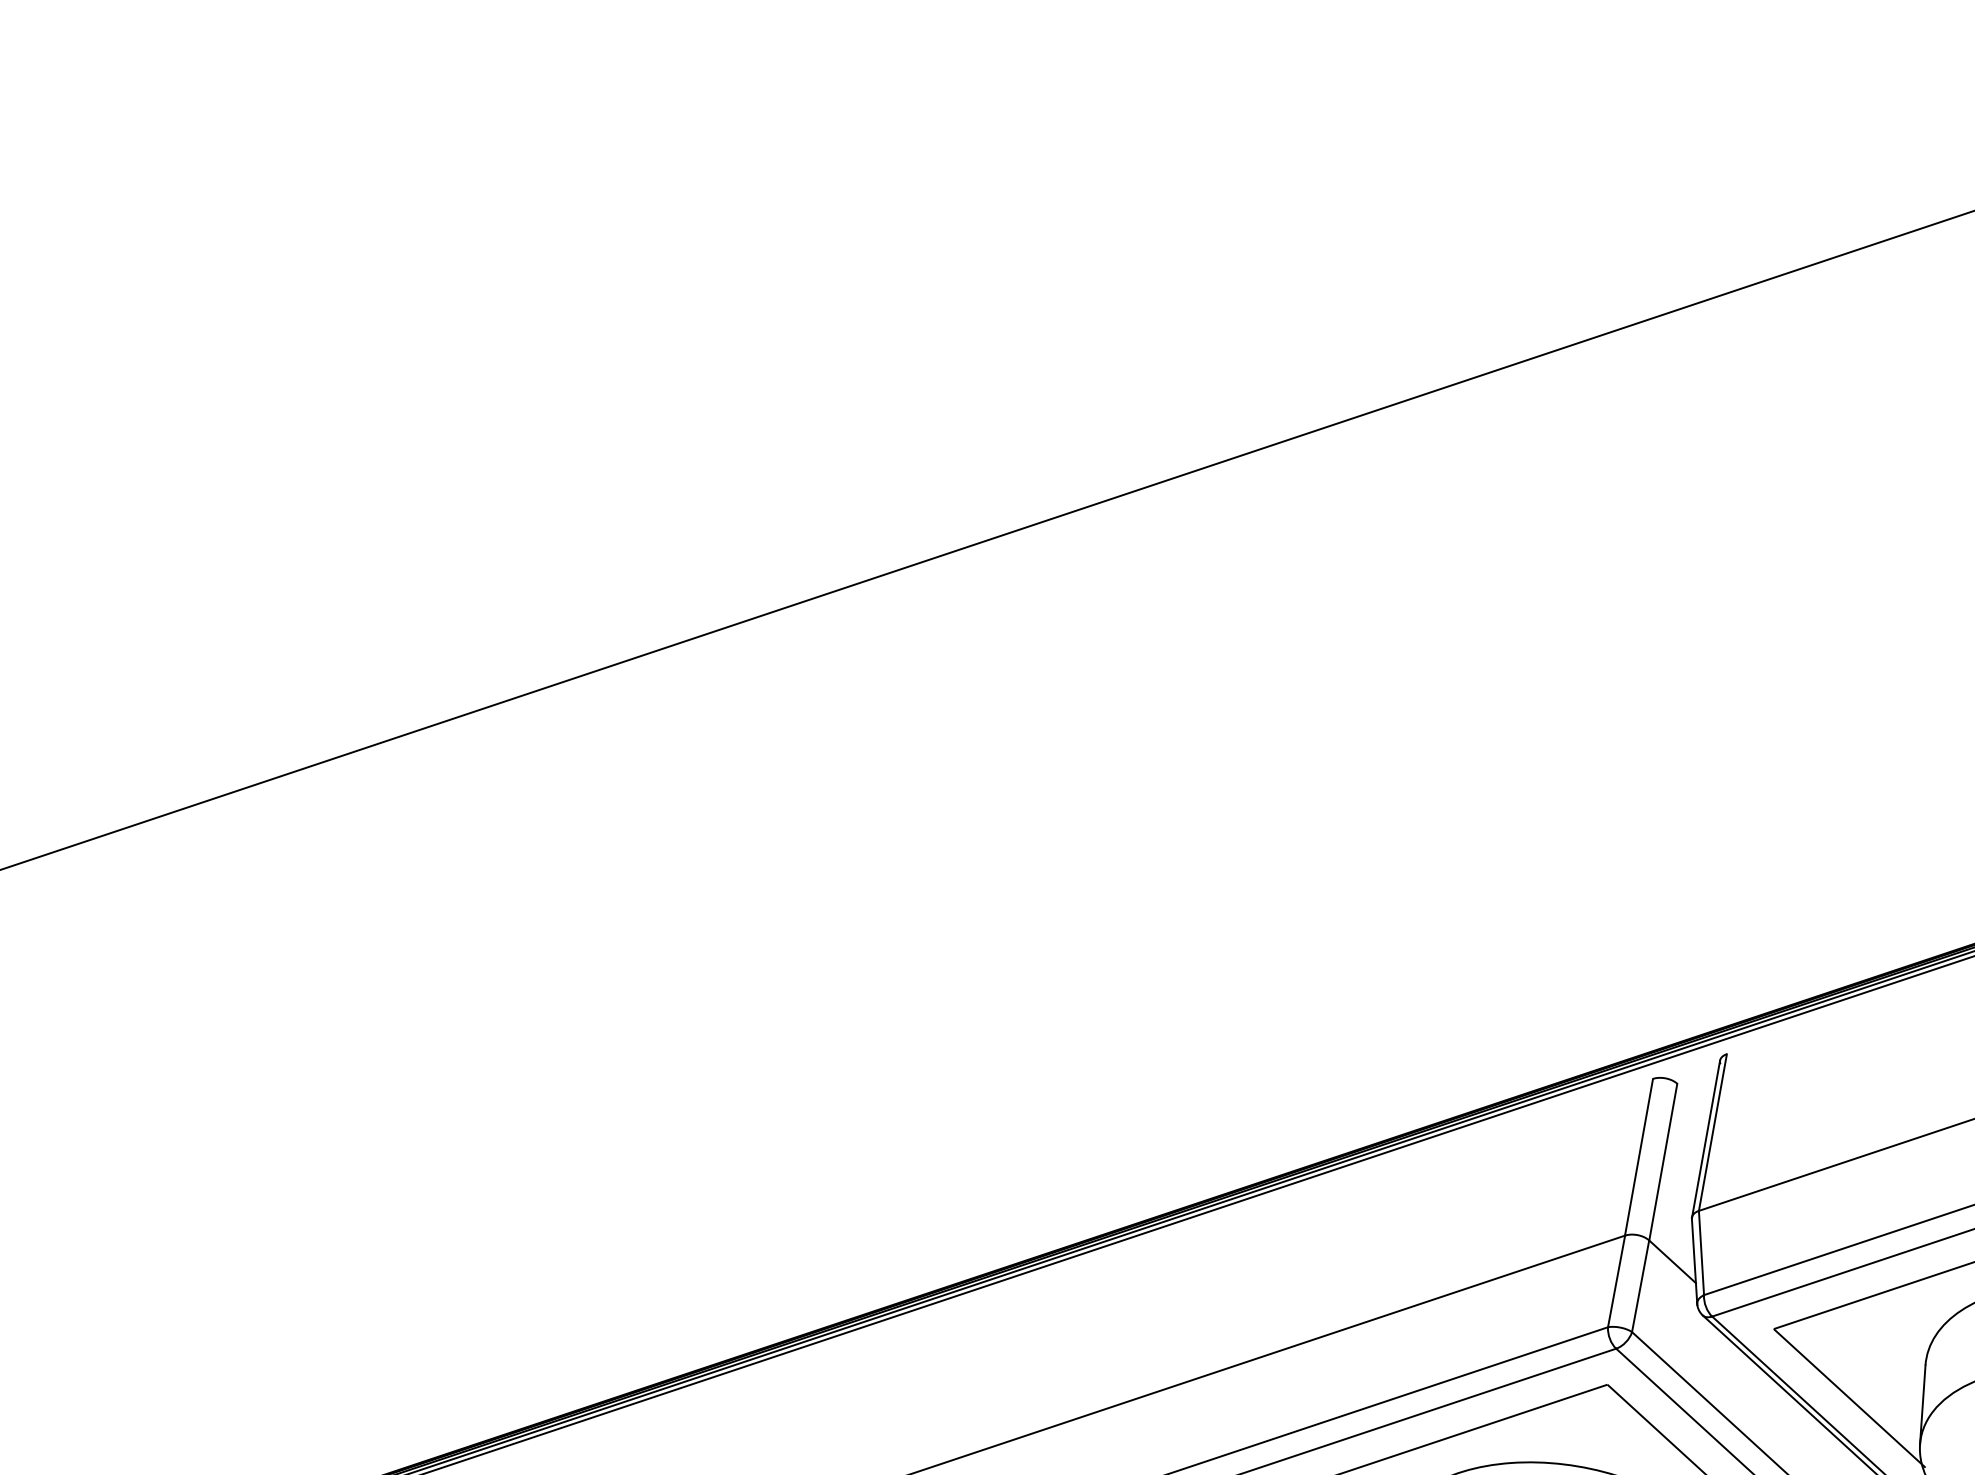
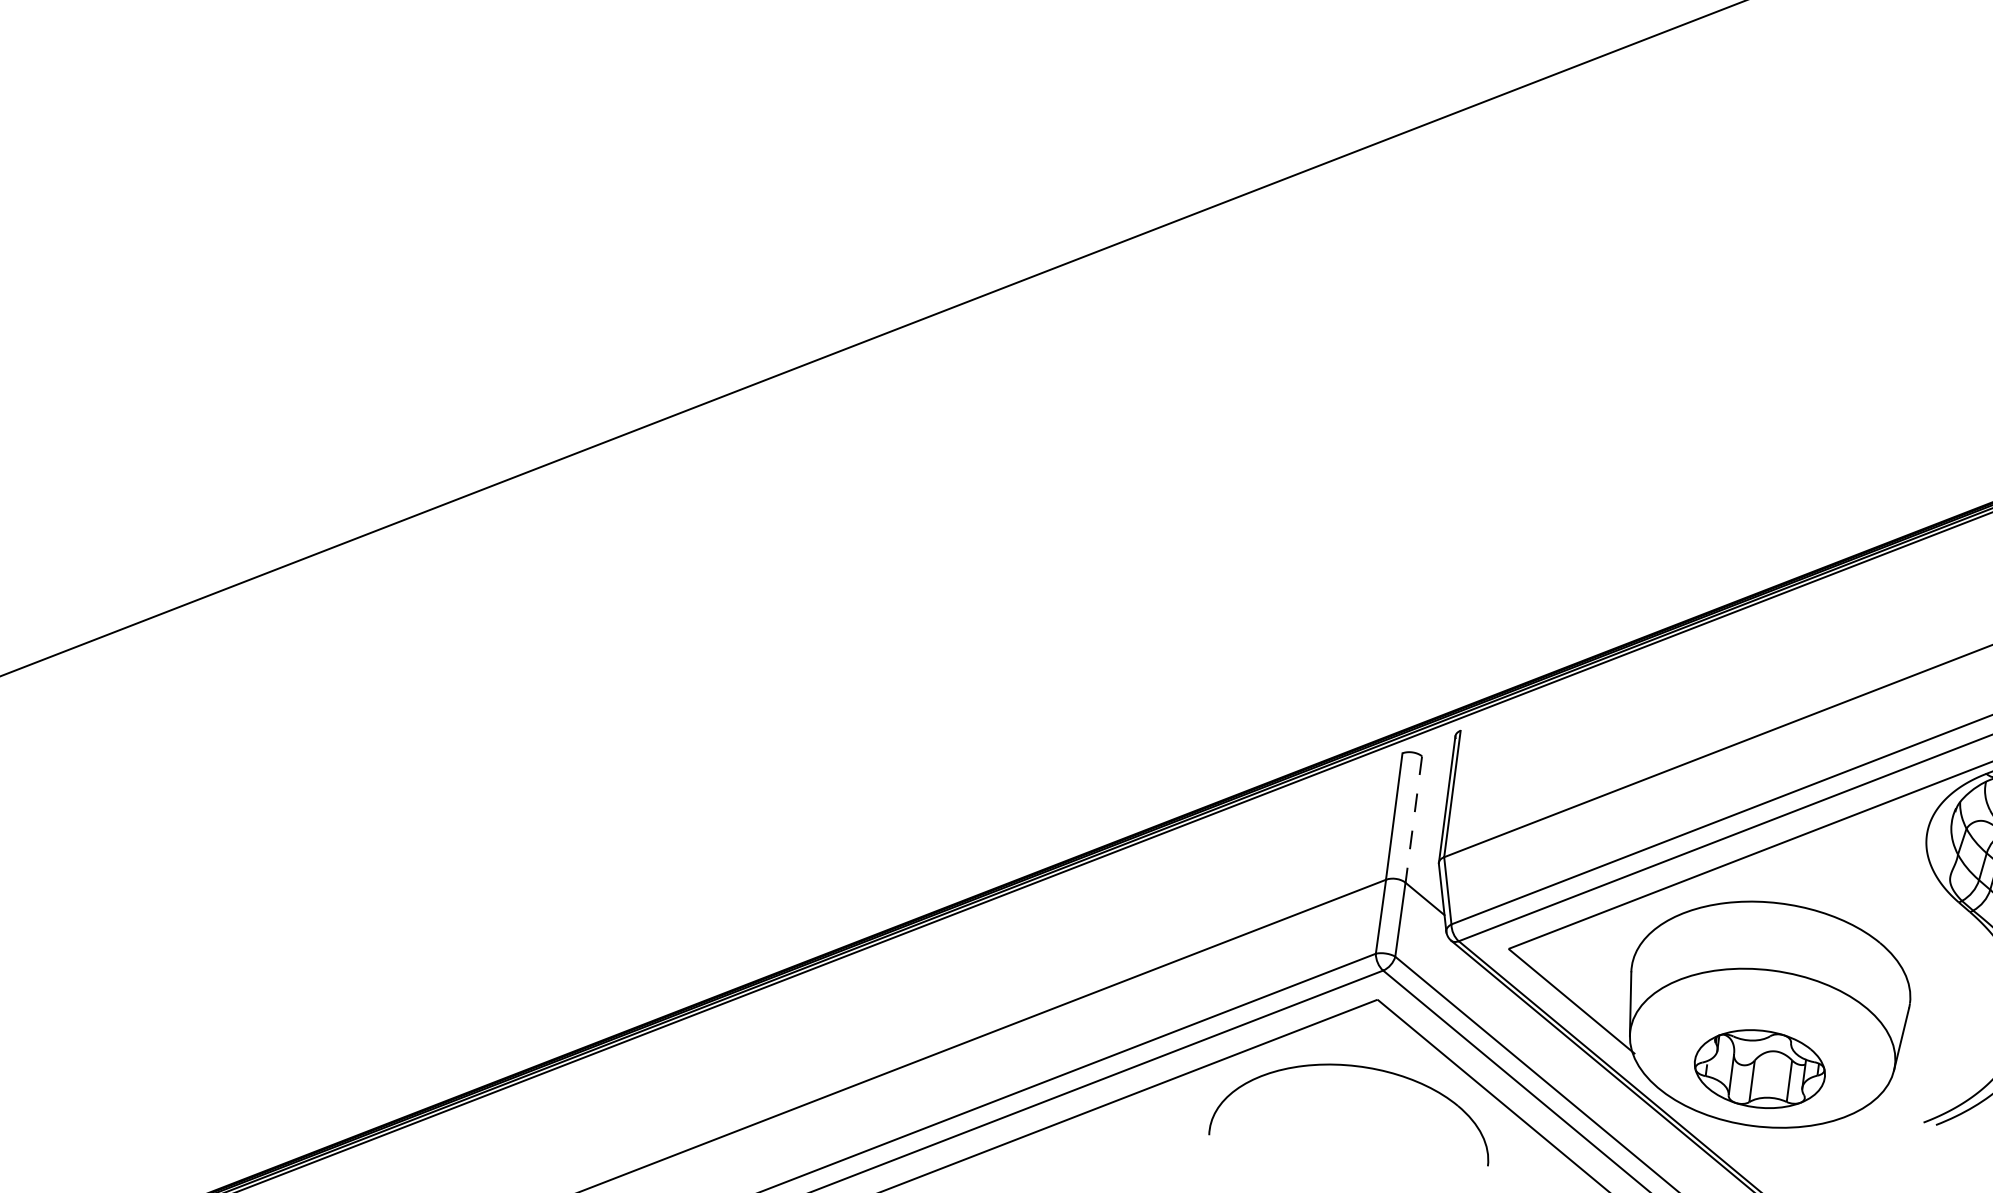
line: (1662, 1162) -> (1413, 819), solid -> dashed

